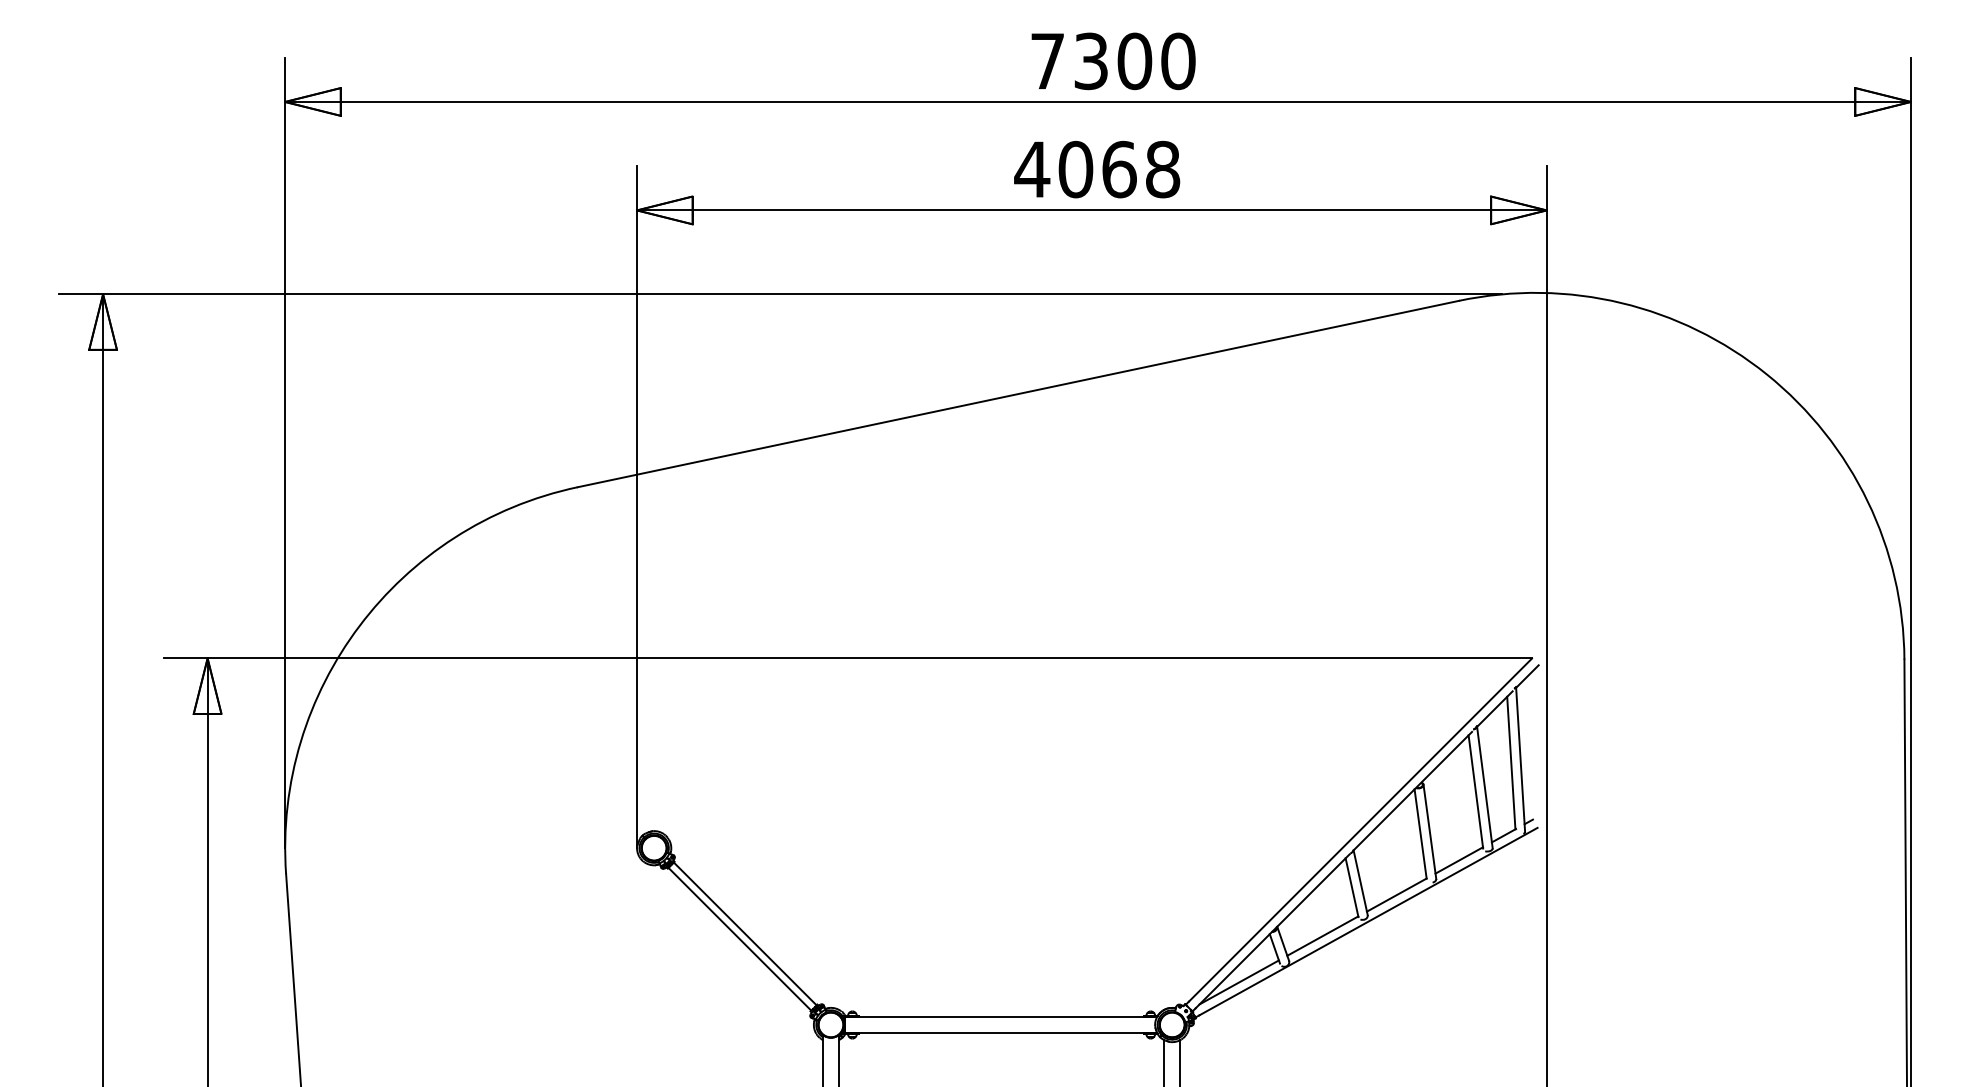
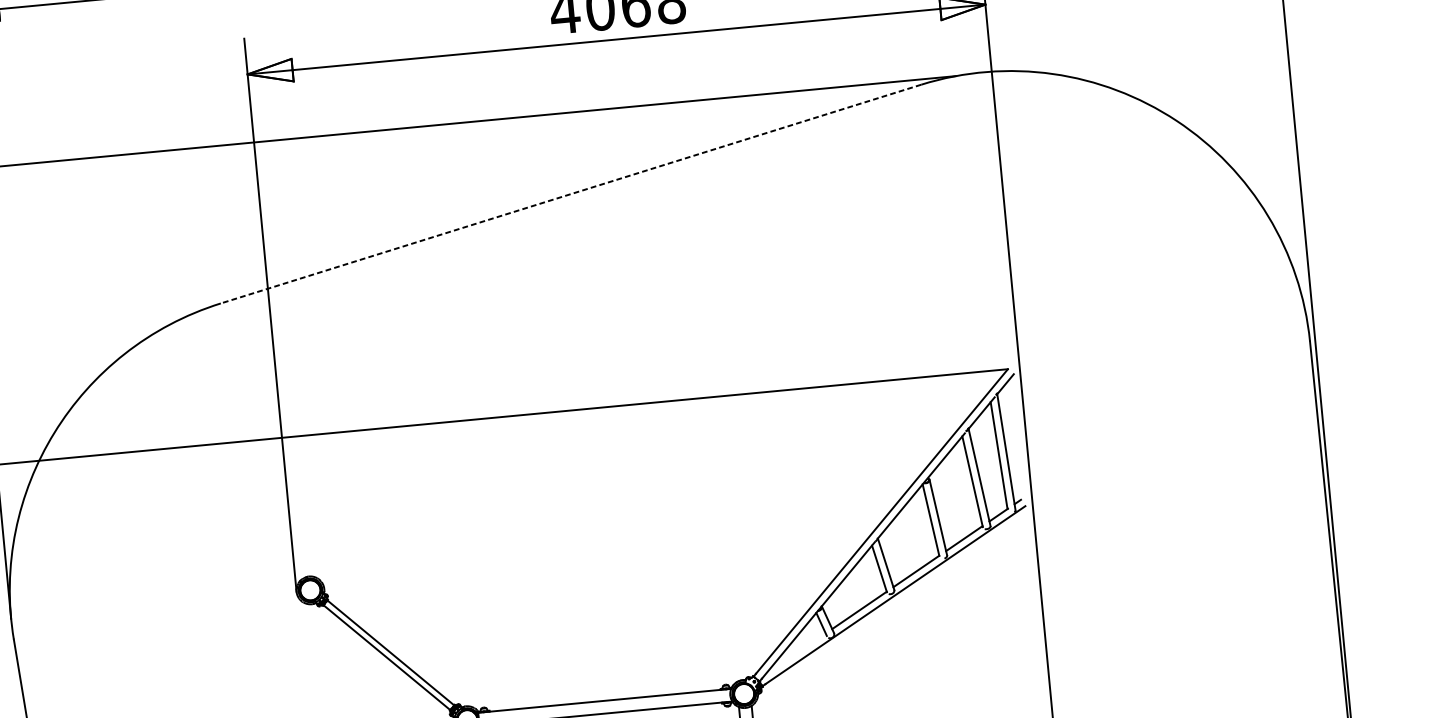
line: (1017, 394) -> (570, 194), solid -> dashed
line: (1238, 982) -> (794, 654), removed

